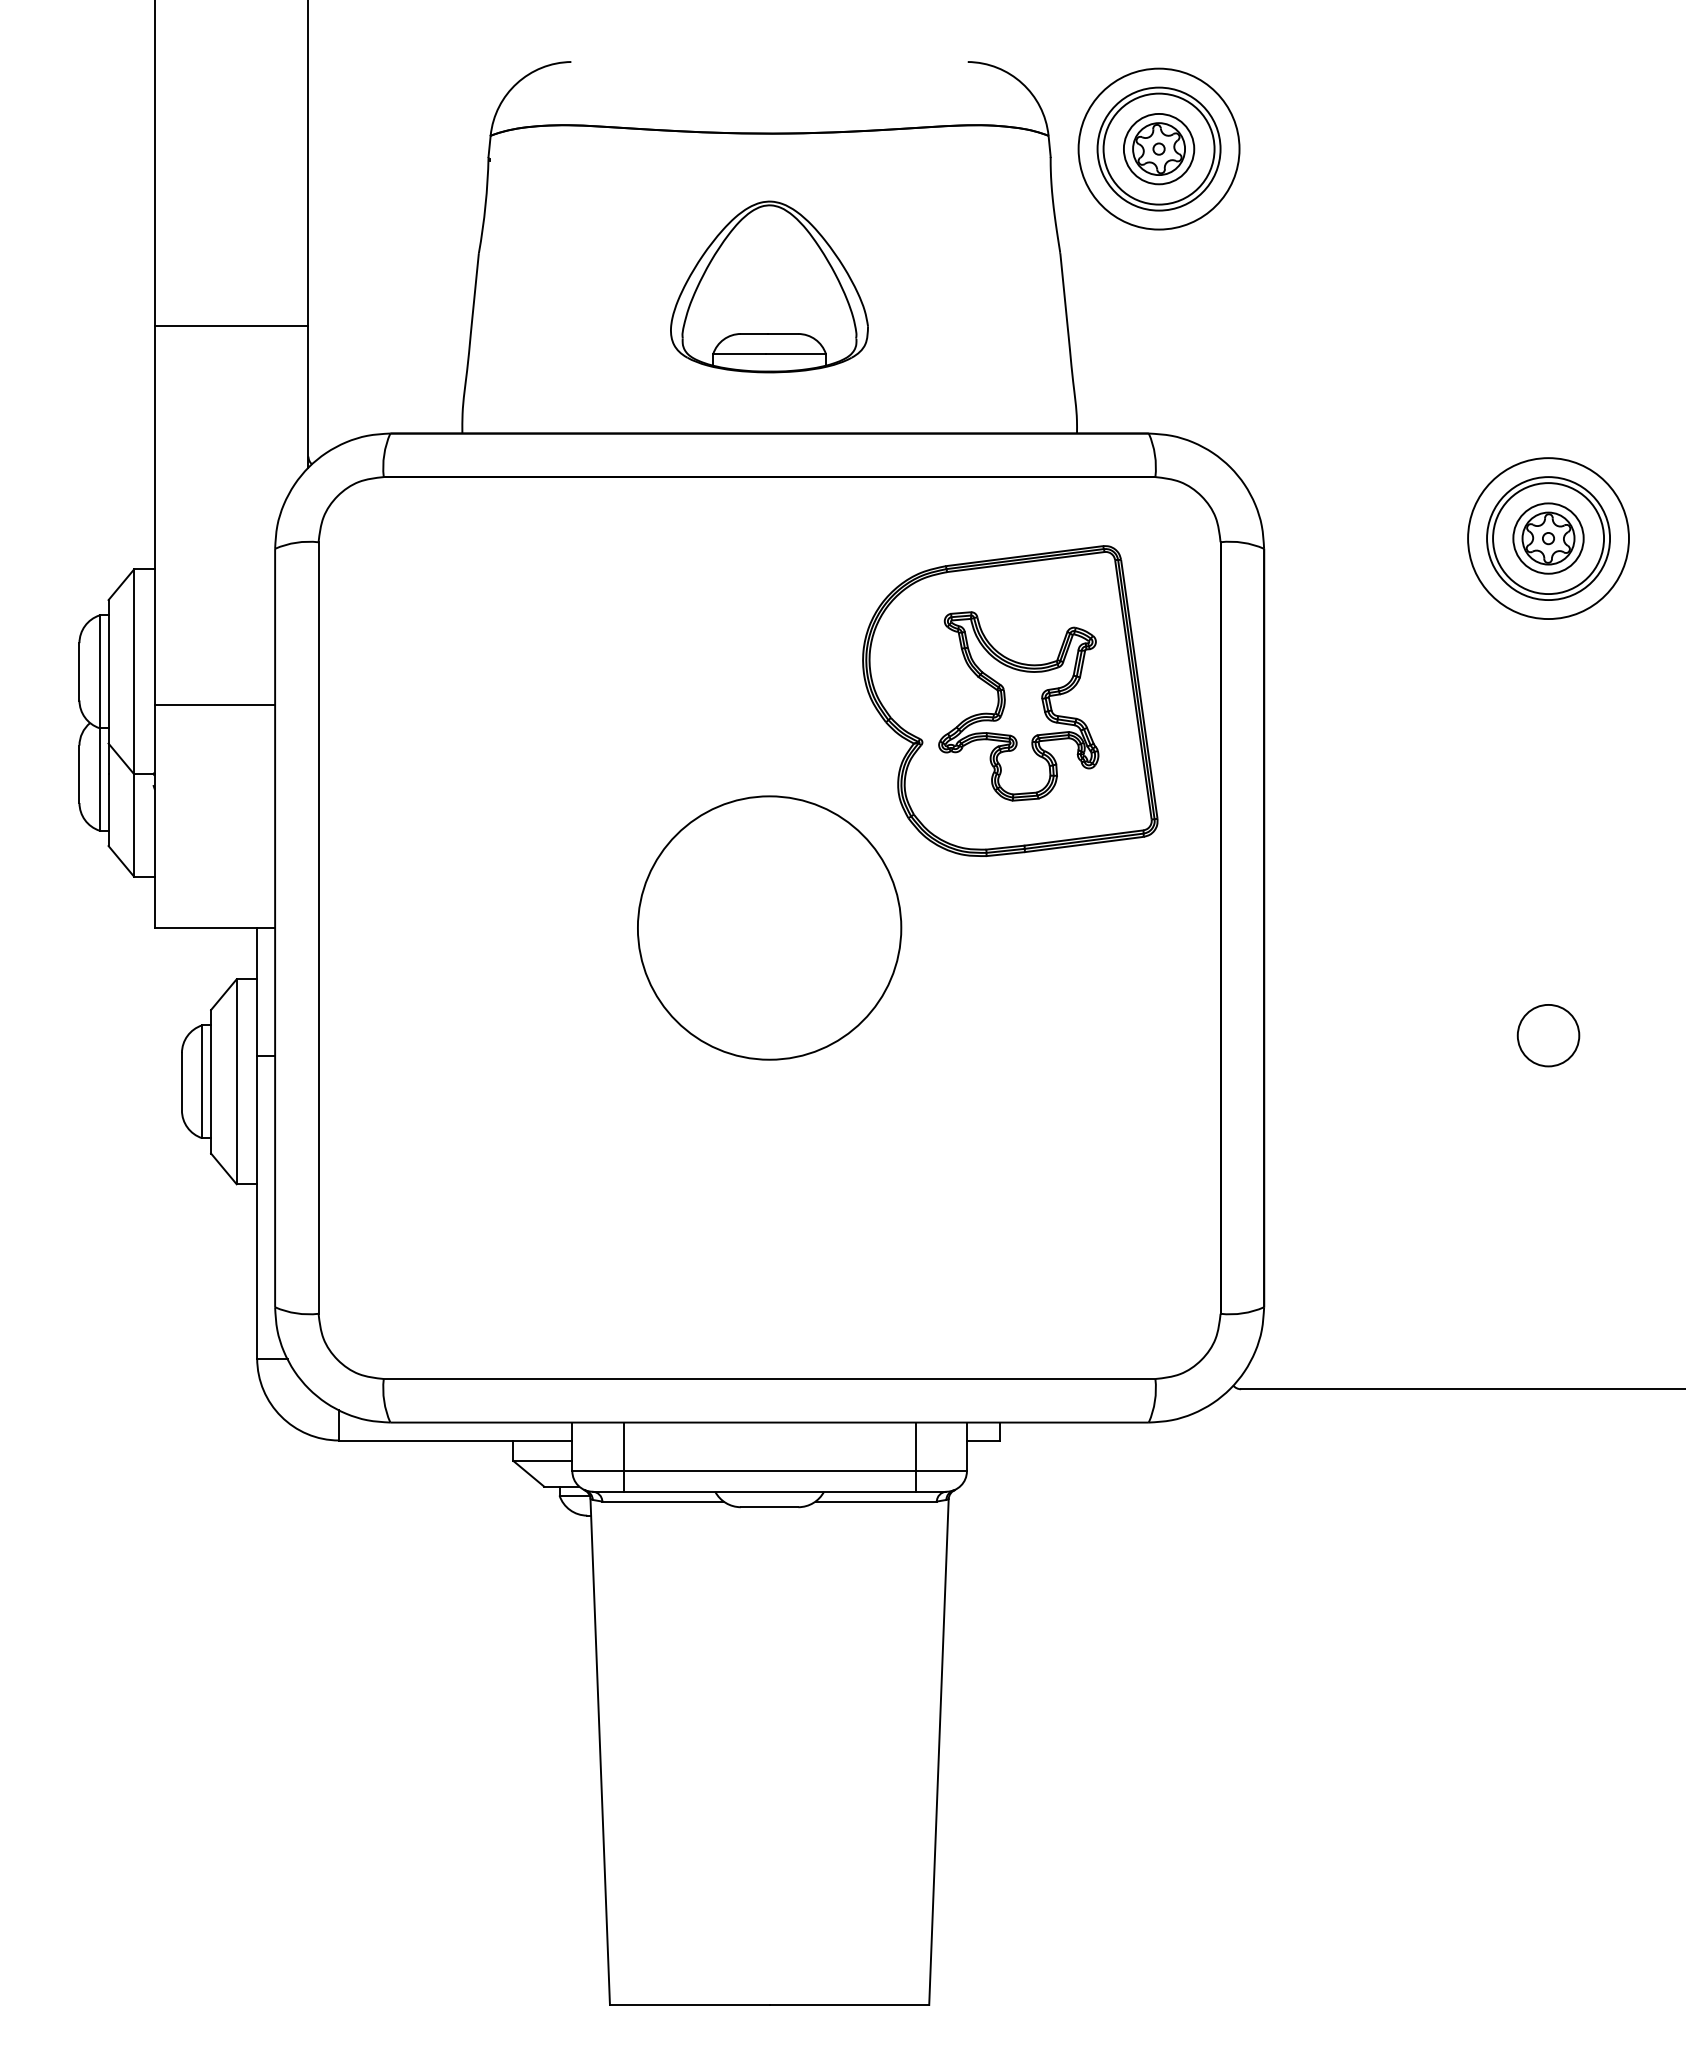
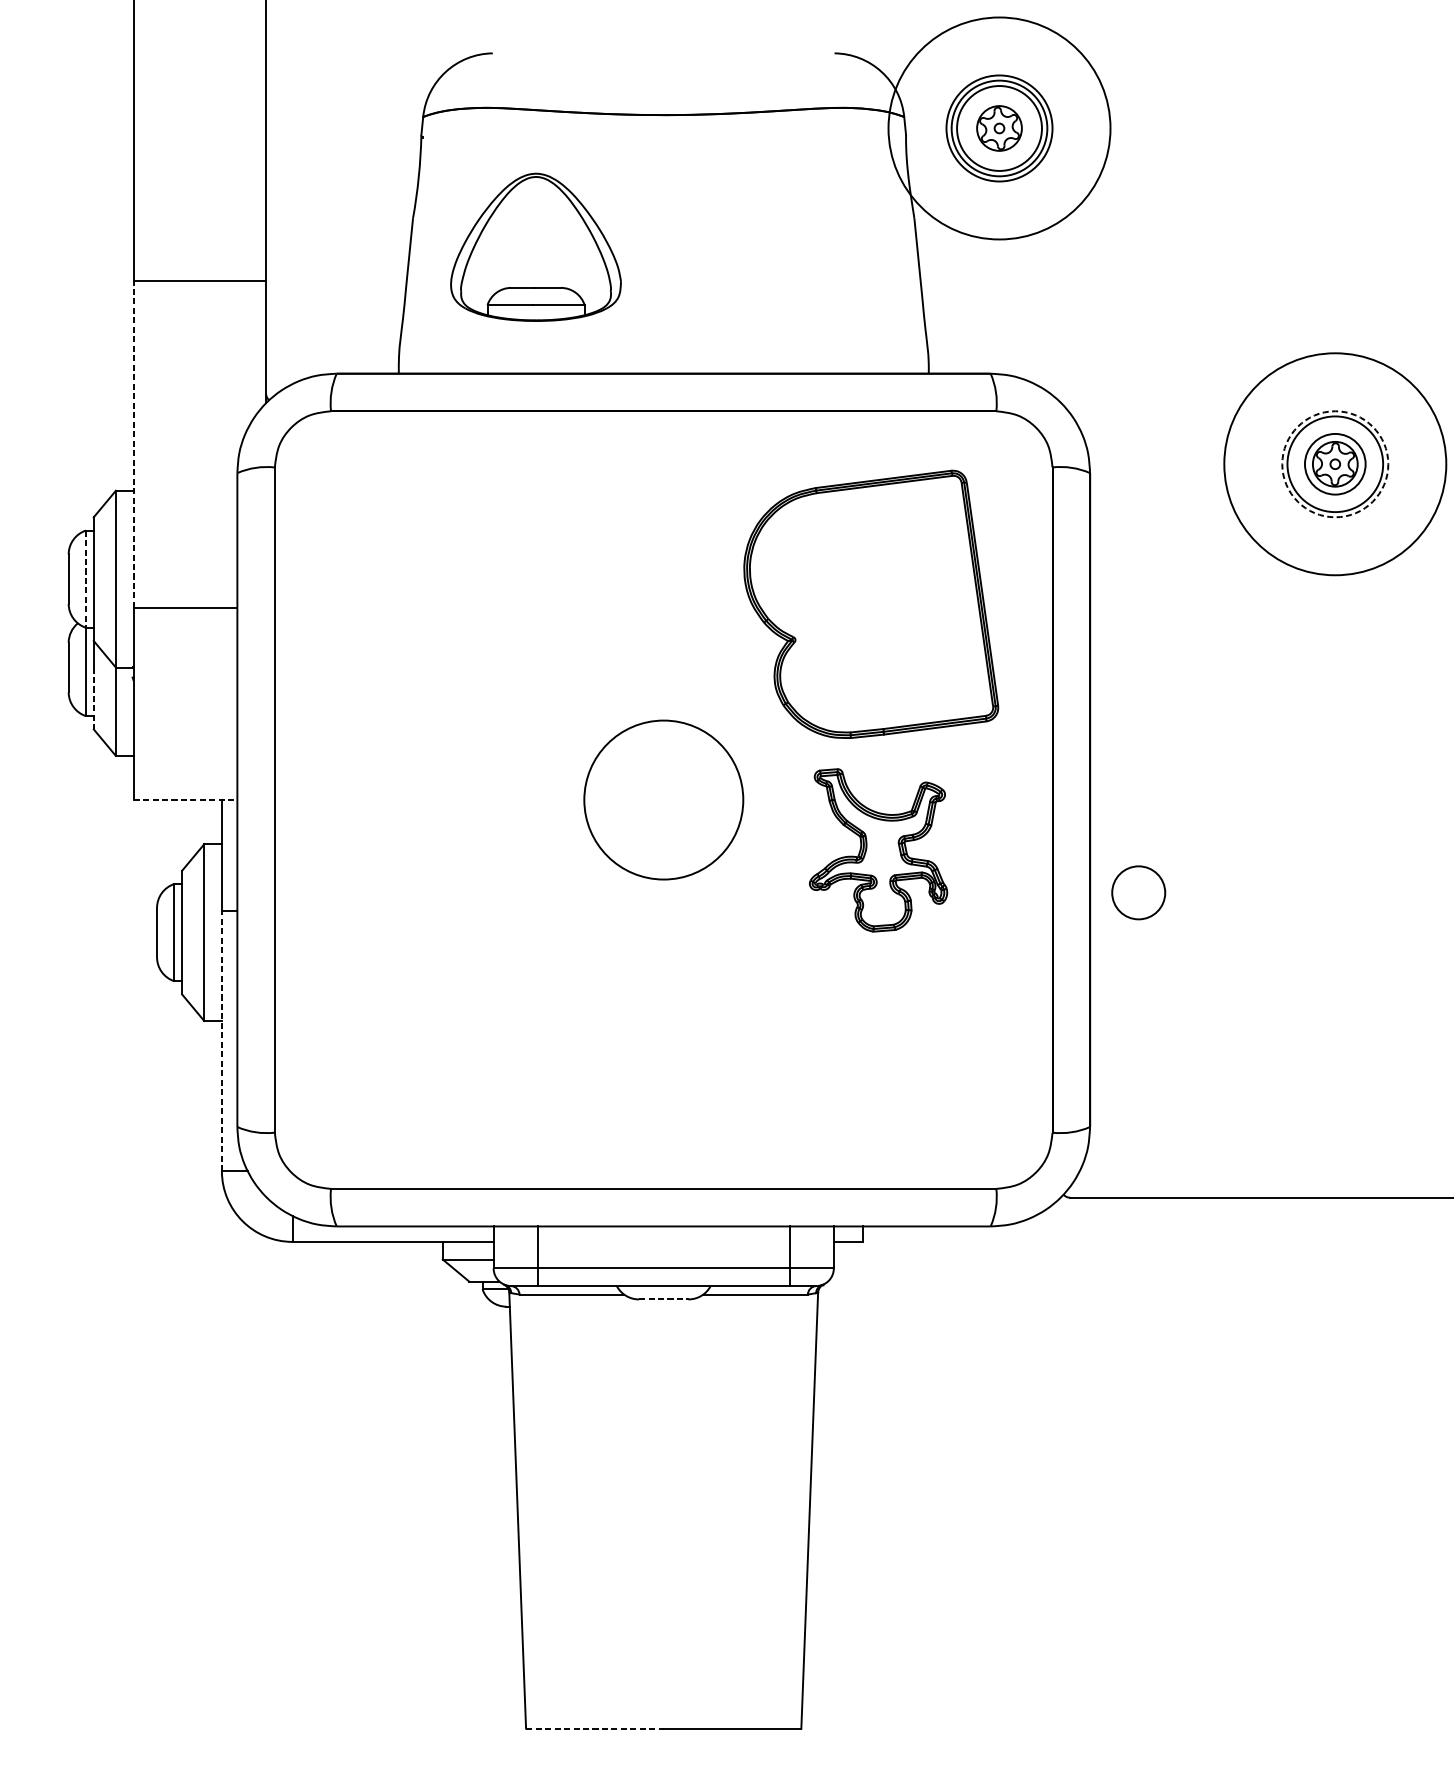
circle: (1158, 148) -> (999, 127), size x1.4
circle: (1158, 148) -> (999, 127), size x1.6
part: (769, 286) -> (536, 246), moved
line: (154, 515) -> (133, 444), solid -> dashed
circle: (1548, 538) -> (1335, 464), size x1.6
circle: (1548, 538) -> (1335, 464), solid -> dashed
line: (99, 672) -> (85, 579), solid -> dashed
part: (1018, 706) -> (878, 850), moved
line: (108, 810) -> (93, 698), solid -> dashed
circle: (769, 927) -> (663, 799), size x0.7
line: (215, 928) -> (185, 800), solid -> dashed
circle: (1548, 1035) -> (1138, 892), moved
line: (257, 1206) -> (222, 1040), solid -> dashed
line: (769, 1507) -> (663, 1299), solid -> dashed
line: (689, 2005) -> (594, 1729), solid -> dashed

